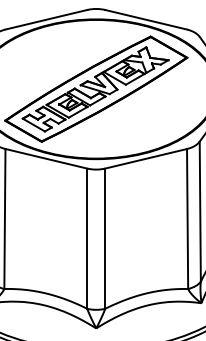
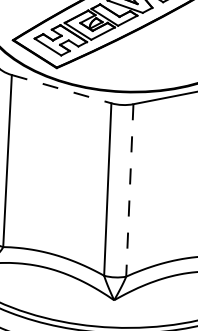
line: (46, 158) -> (61, 88), solid -> dashed
line: (105, 239) -> (130, 191), solid -> dashed

